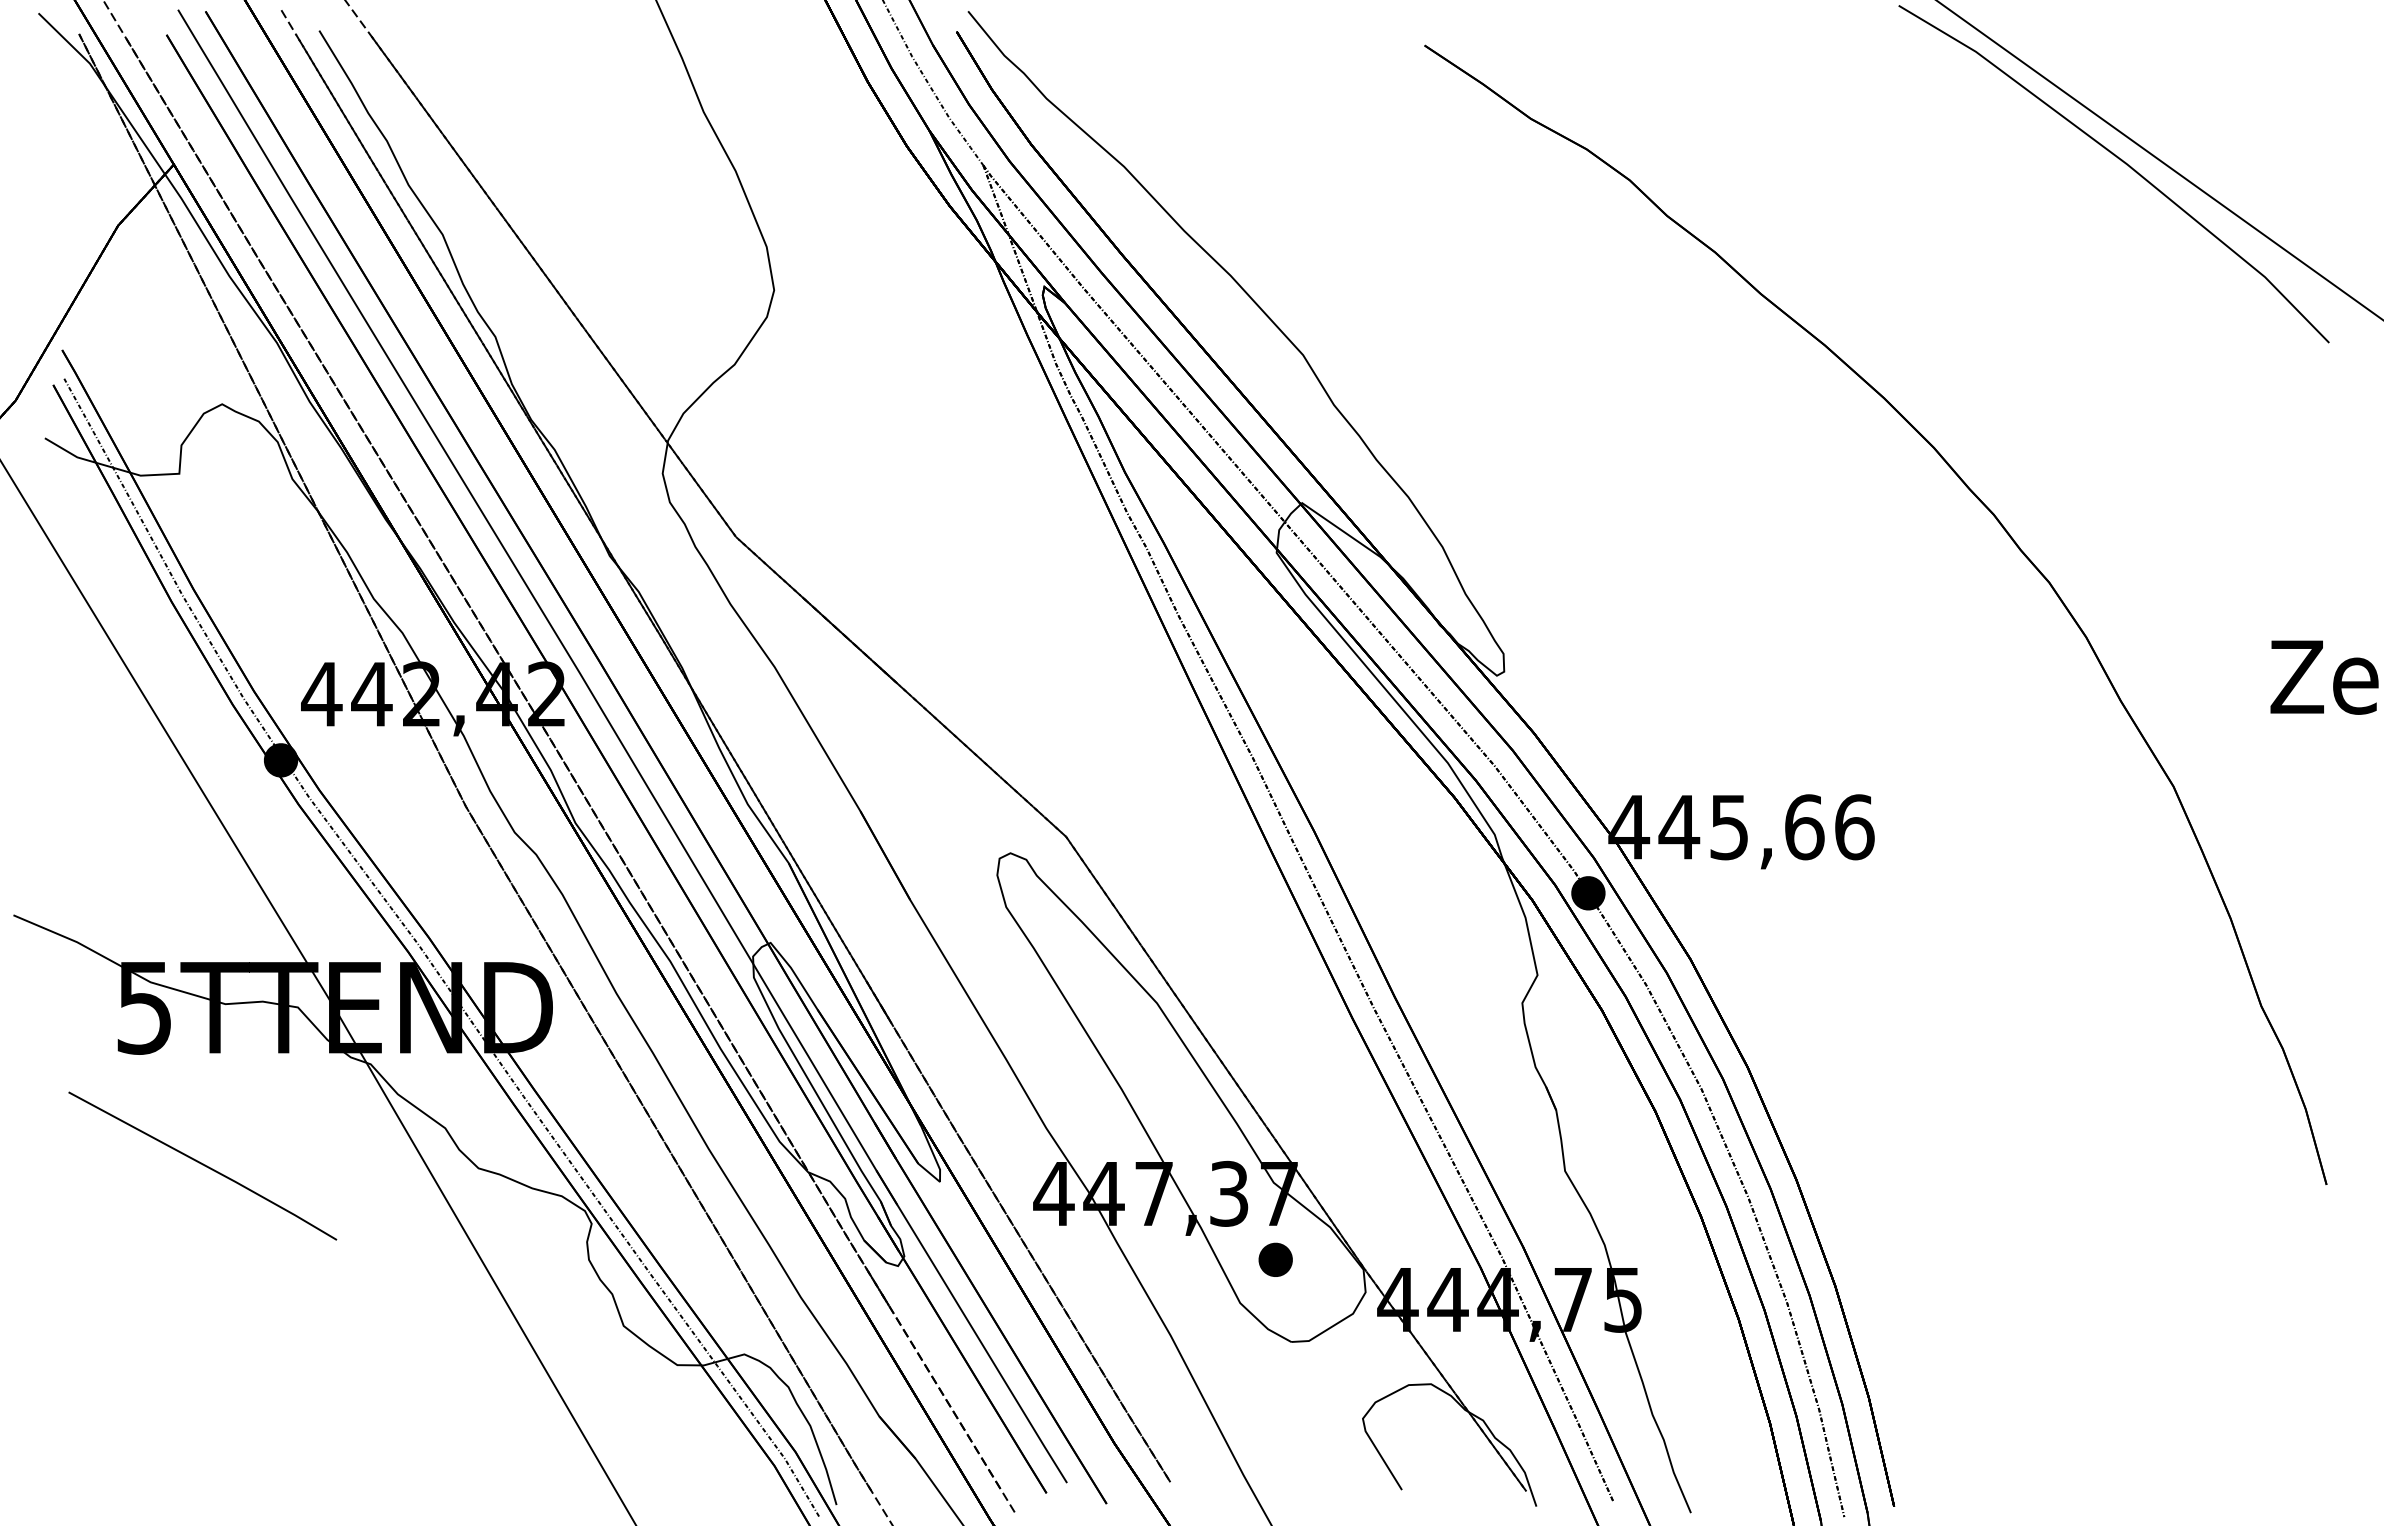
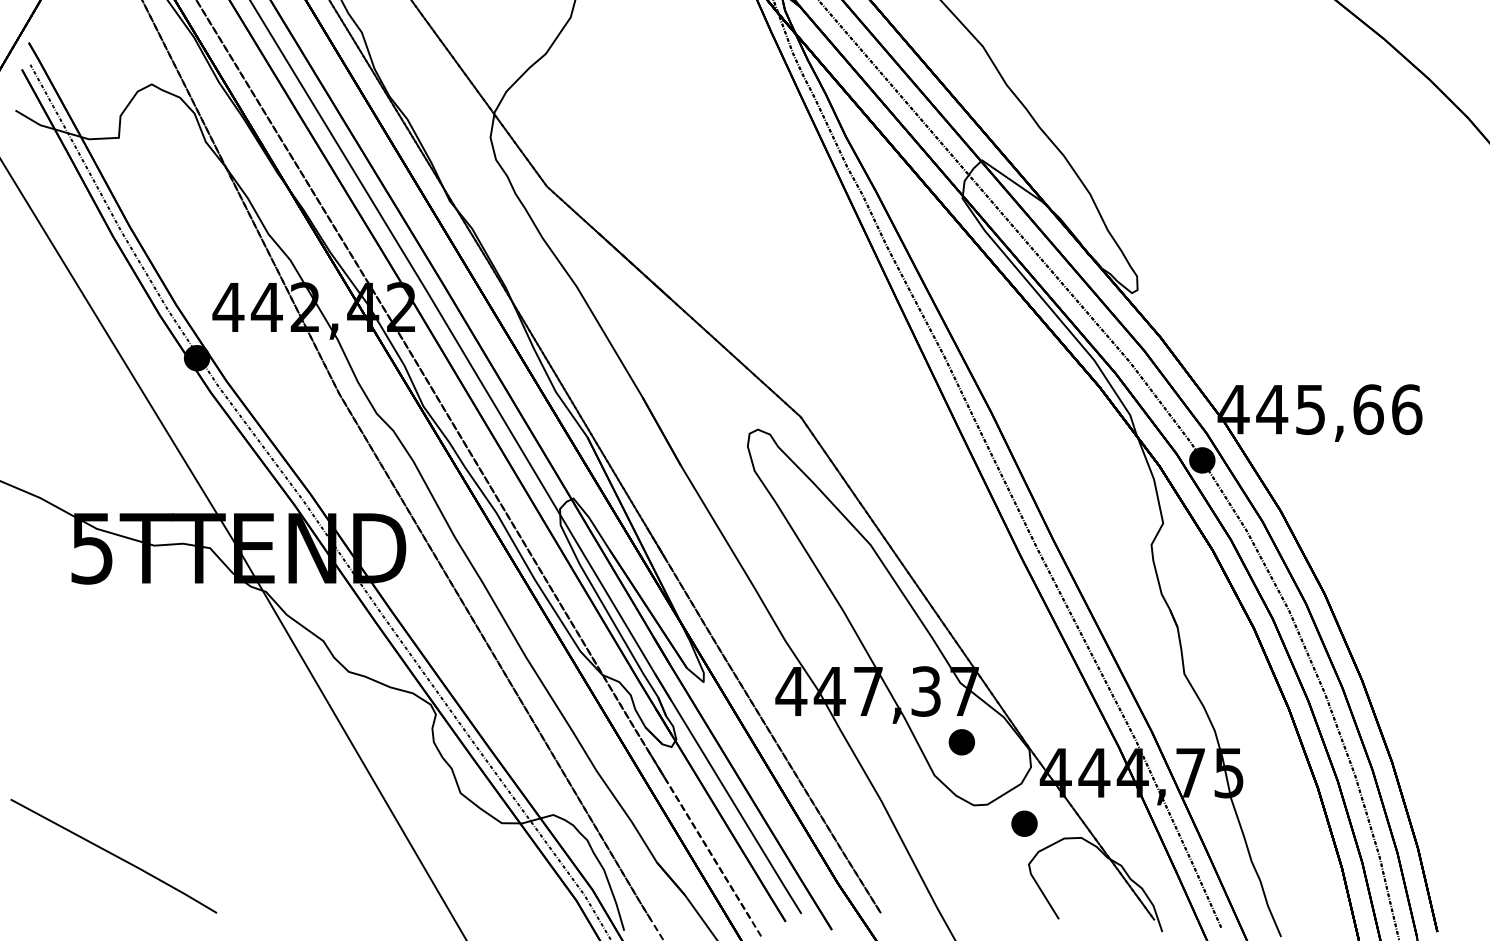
line: (202, 1165) -> (113, 855), moved
part: (1357, 1365) -> (1024, 823), added

